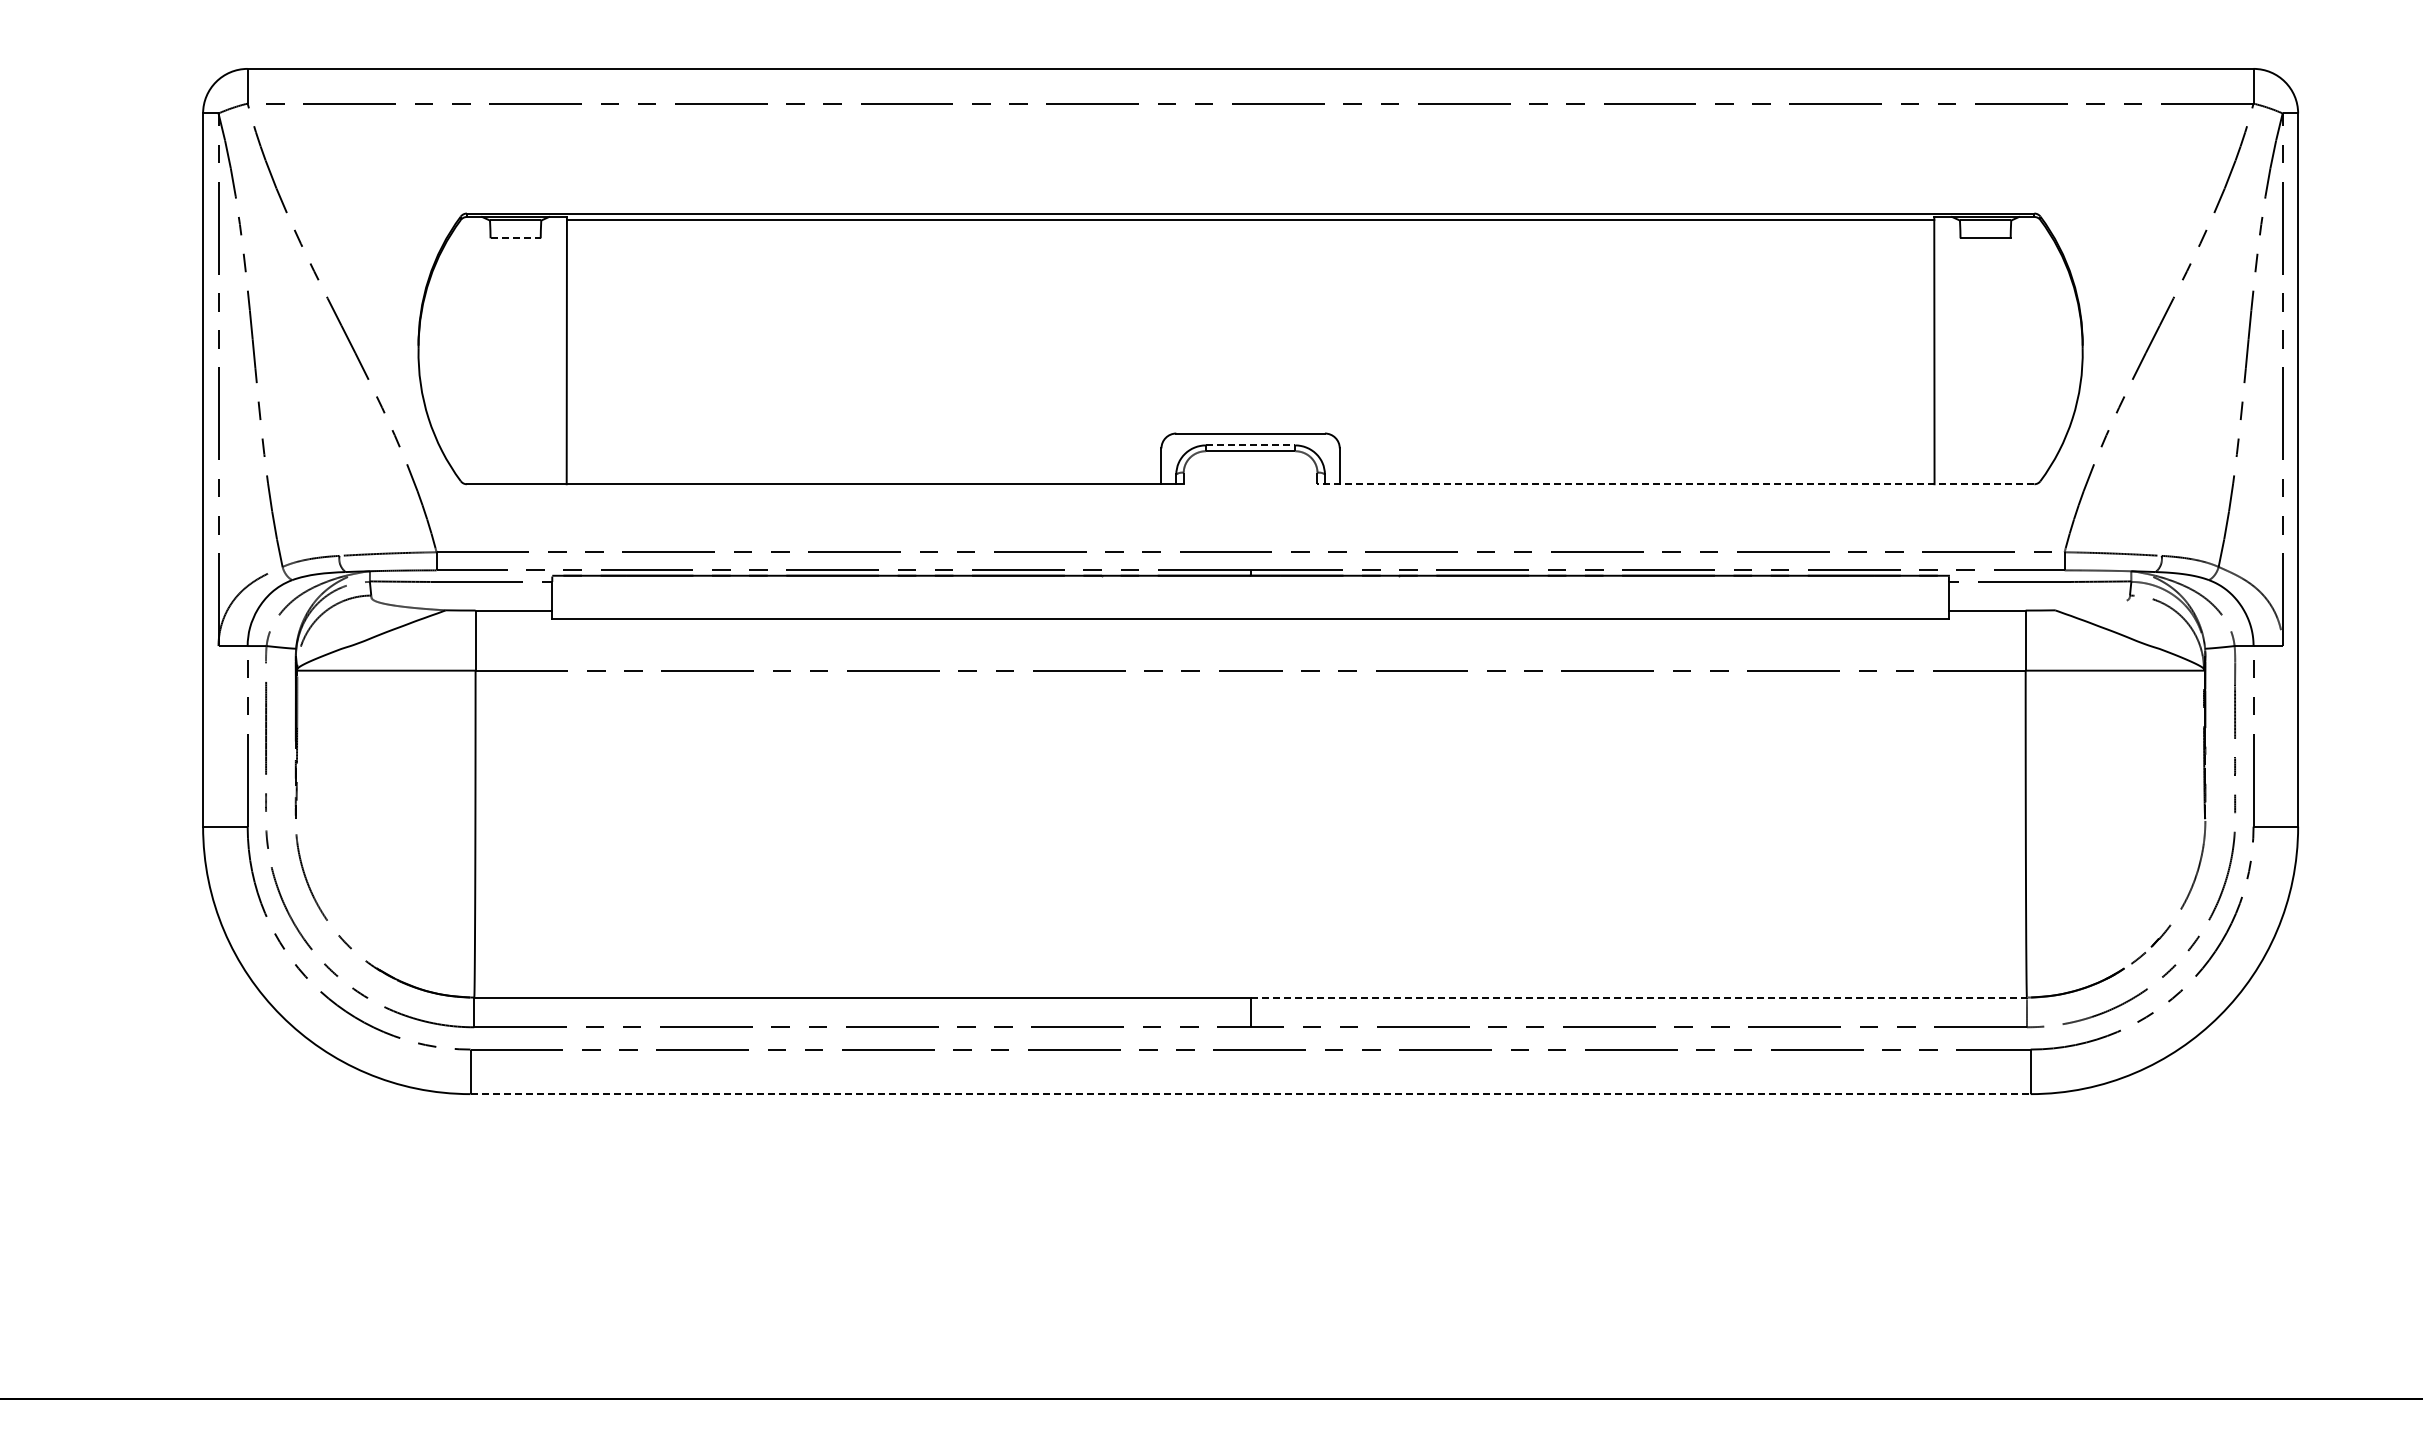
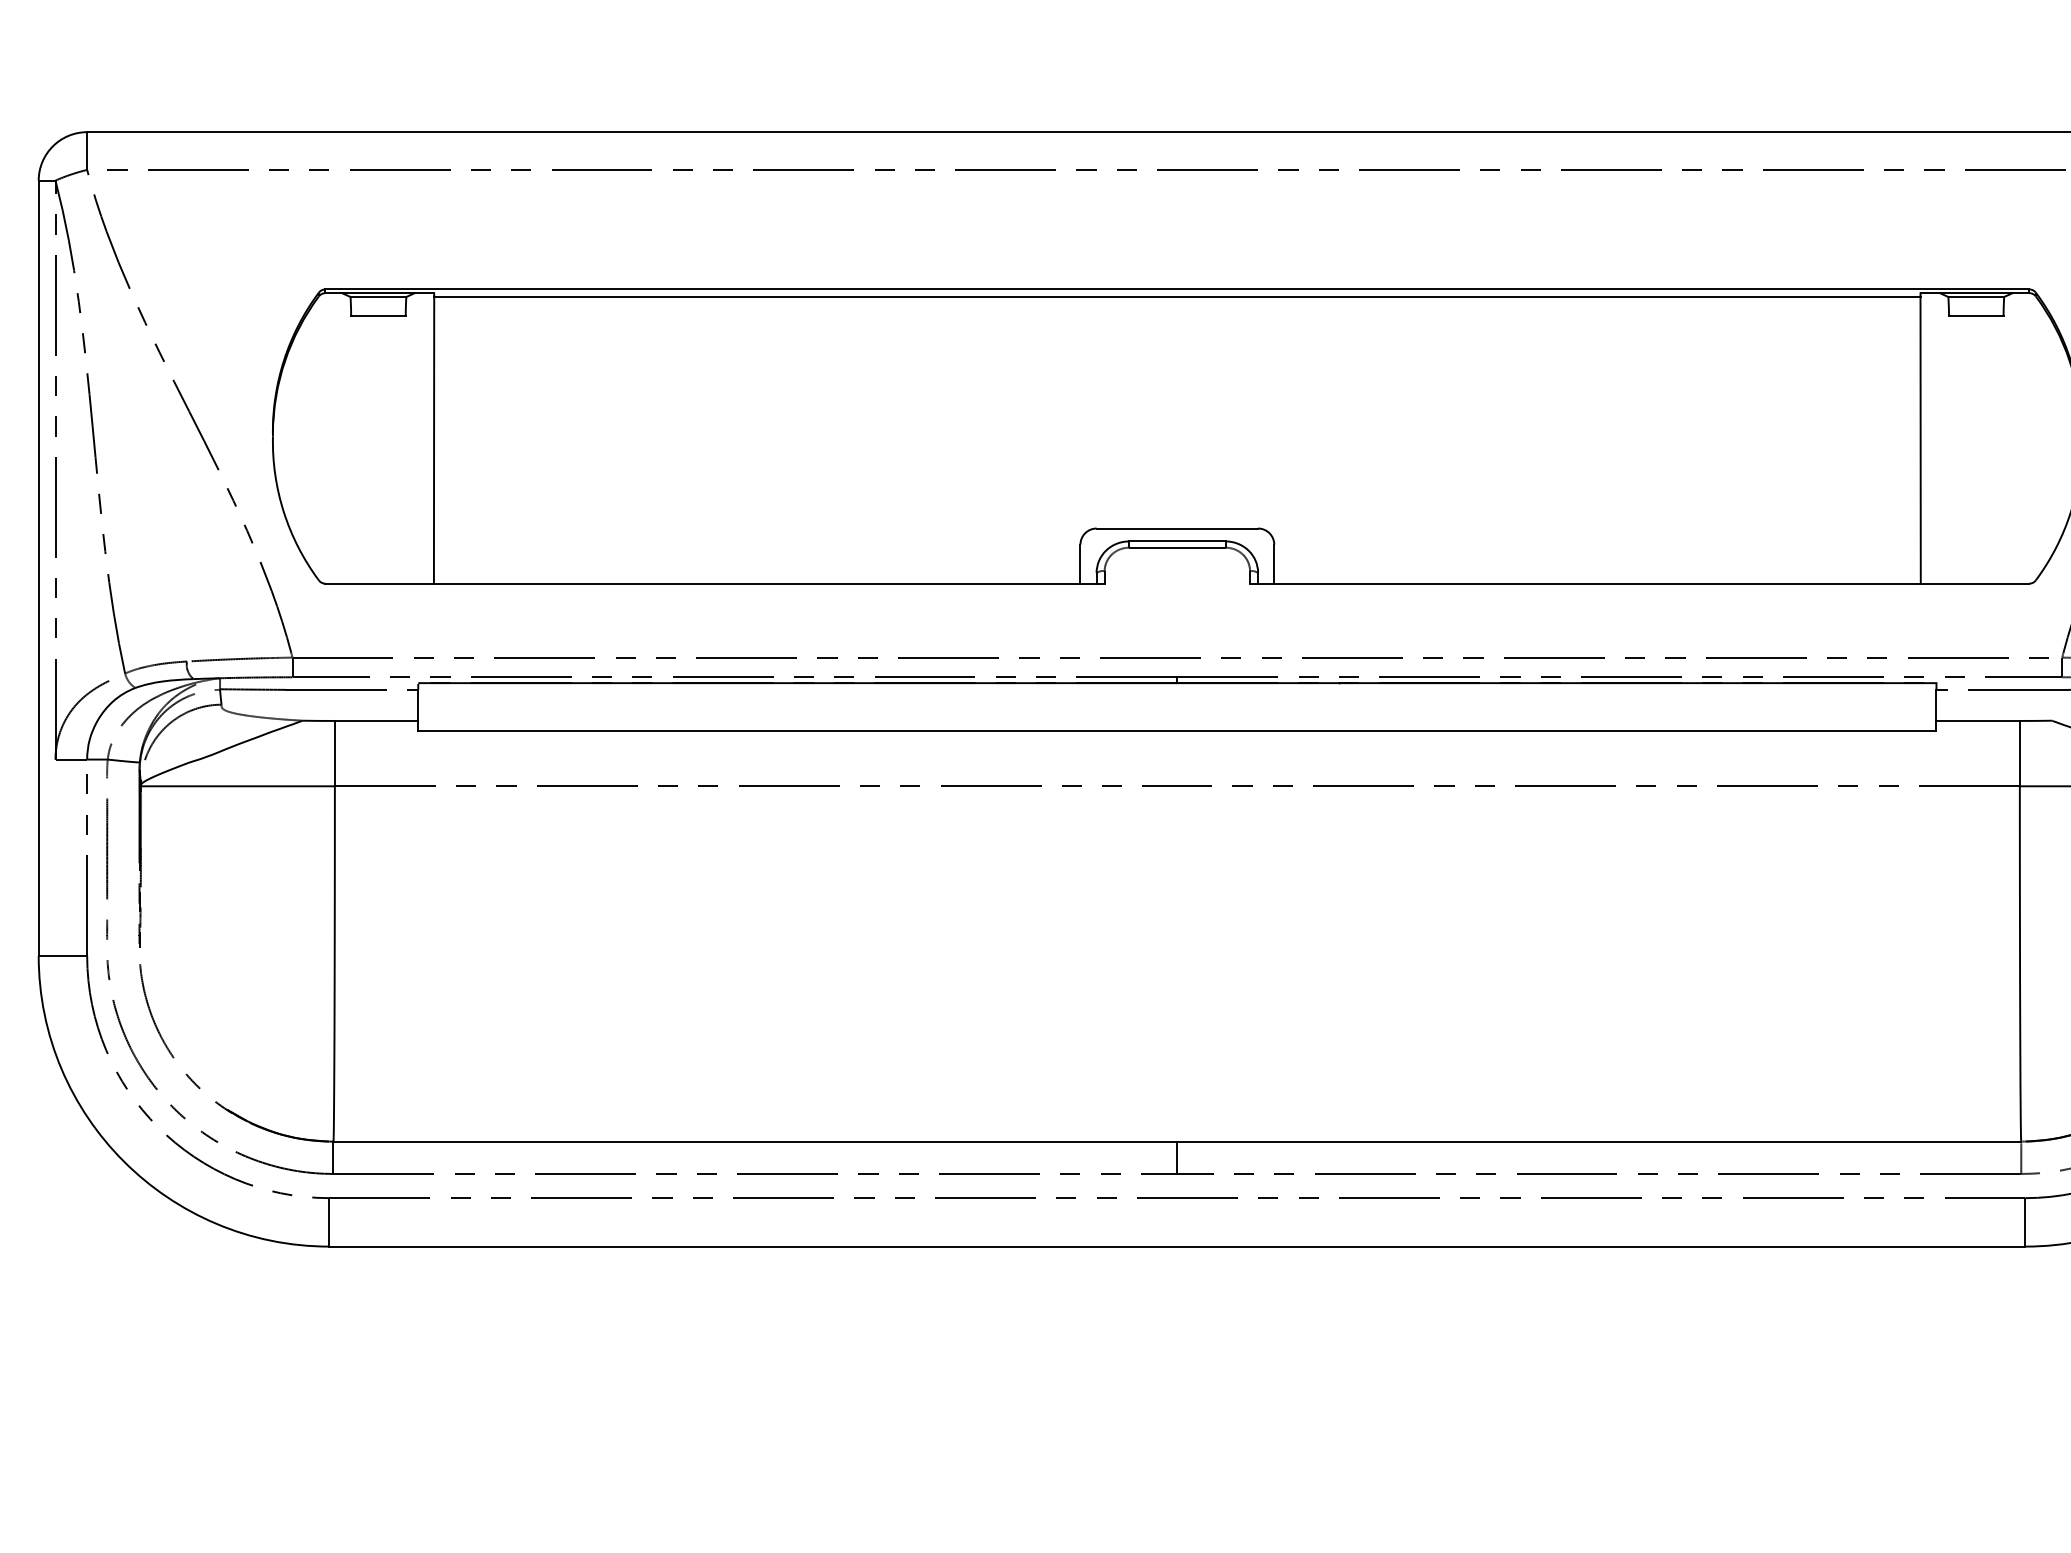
line: (516, 238) -> (379, 316), dashed -> solid
line: (1250, 445) -> (1177, 541), dashed -> solid
line: (1675, 484) -> (1639, 583), dashed -> solid
line: (1639, 997) -> (1600, 1141), dashed -> solid
line: (1251, 1094) -> (1178, 1247), dashed -> solid

